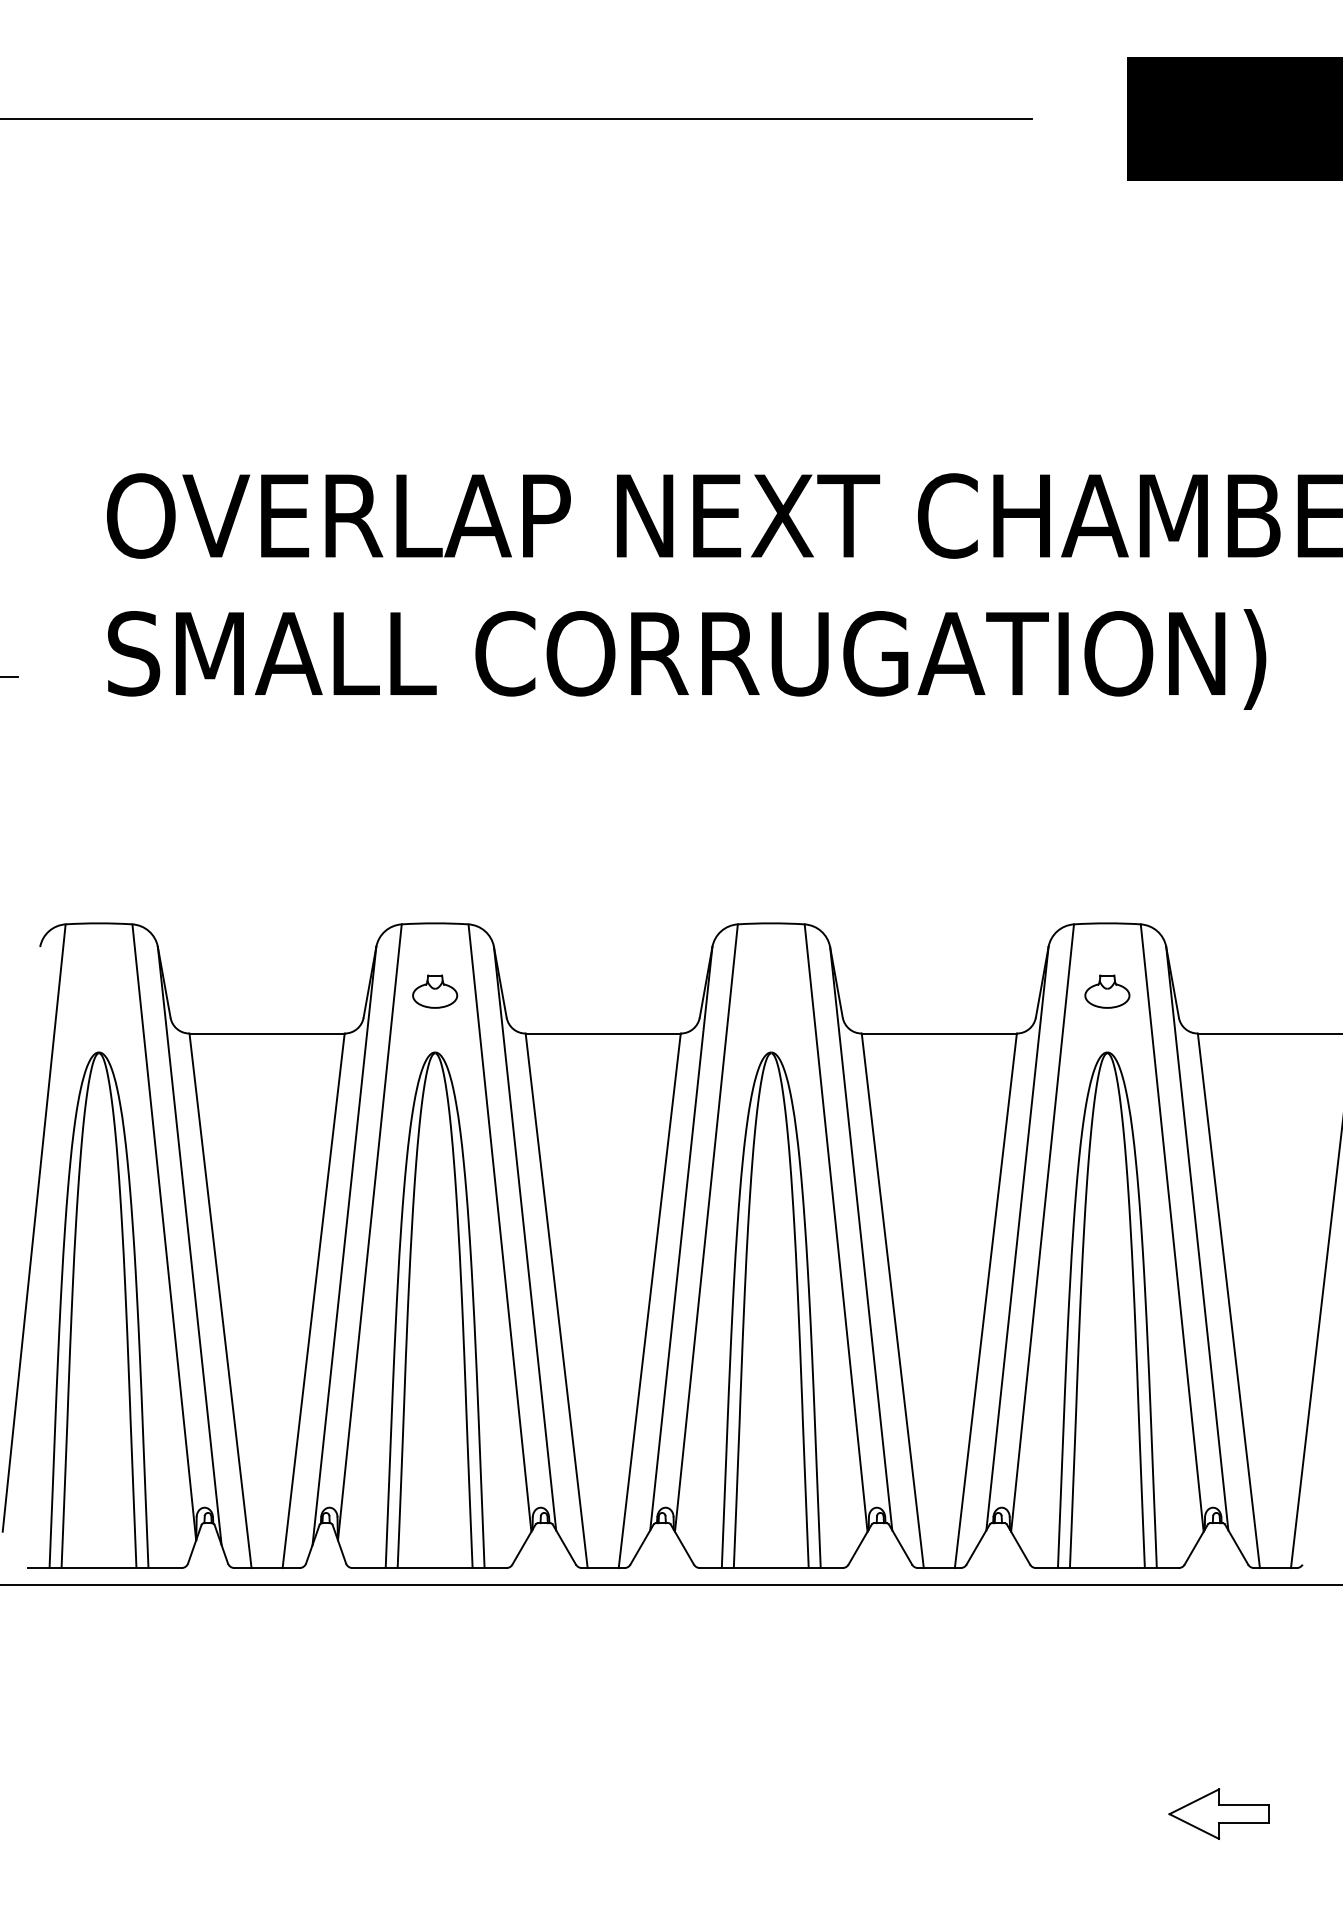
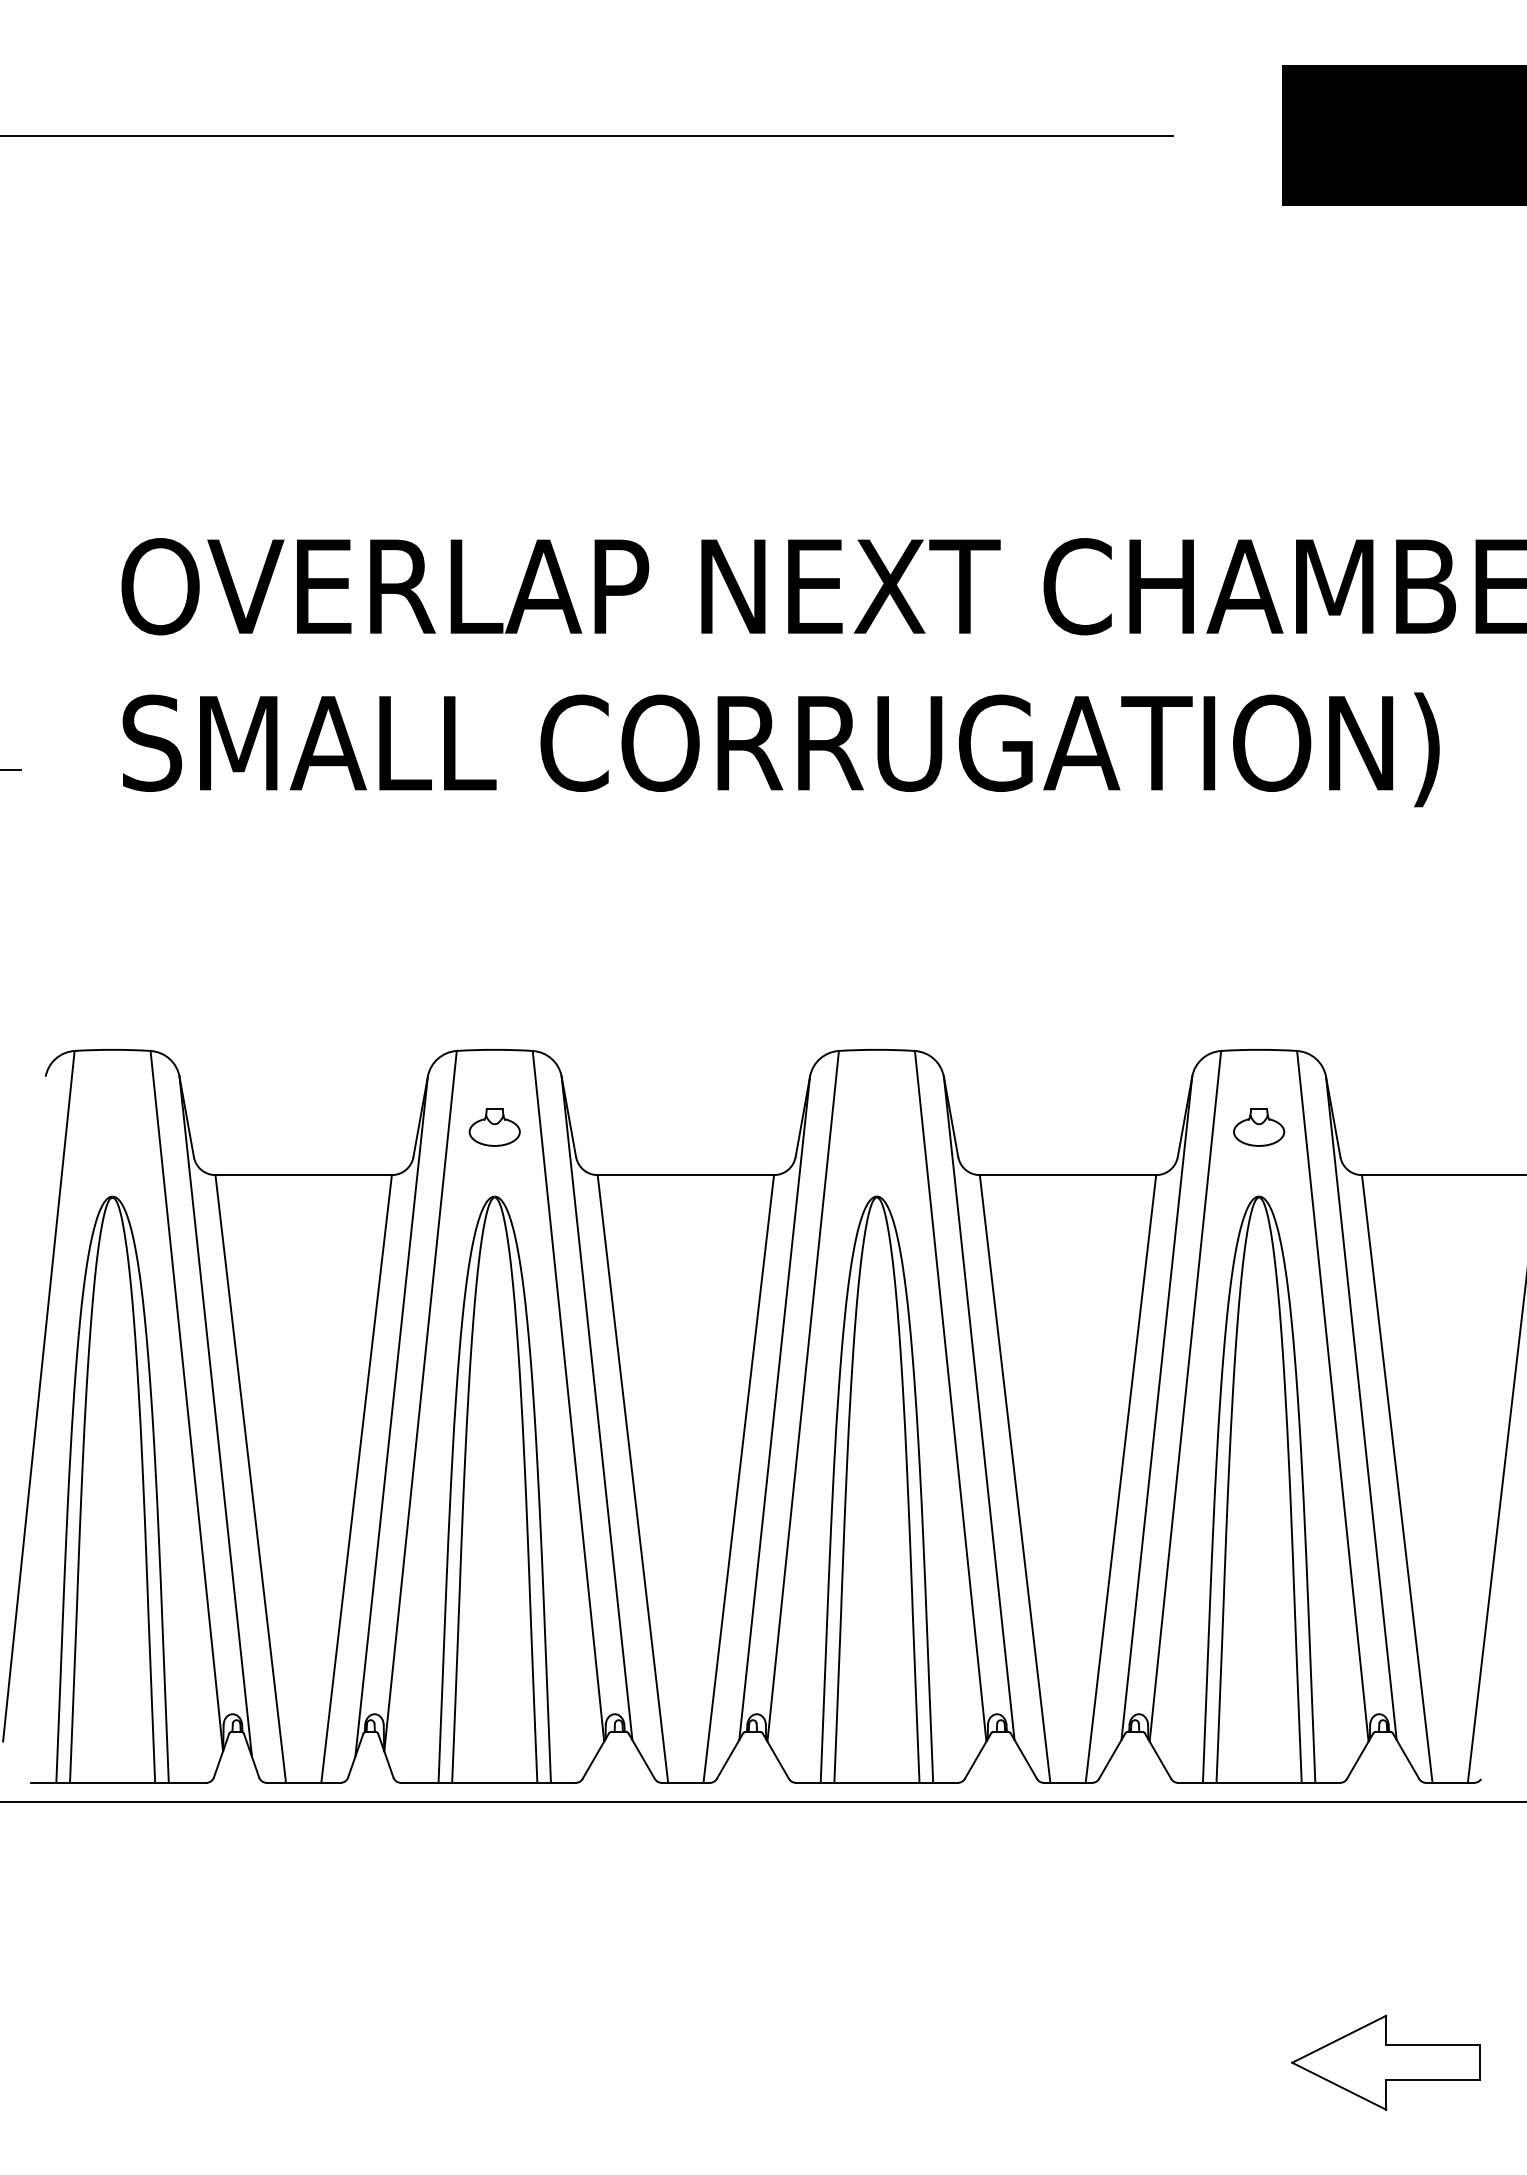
part: (1218, 1814) -> (1385, 2062), size x1.67

